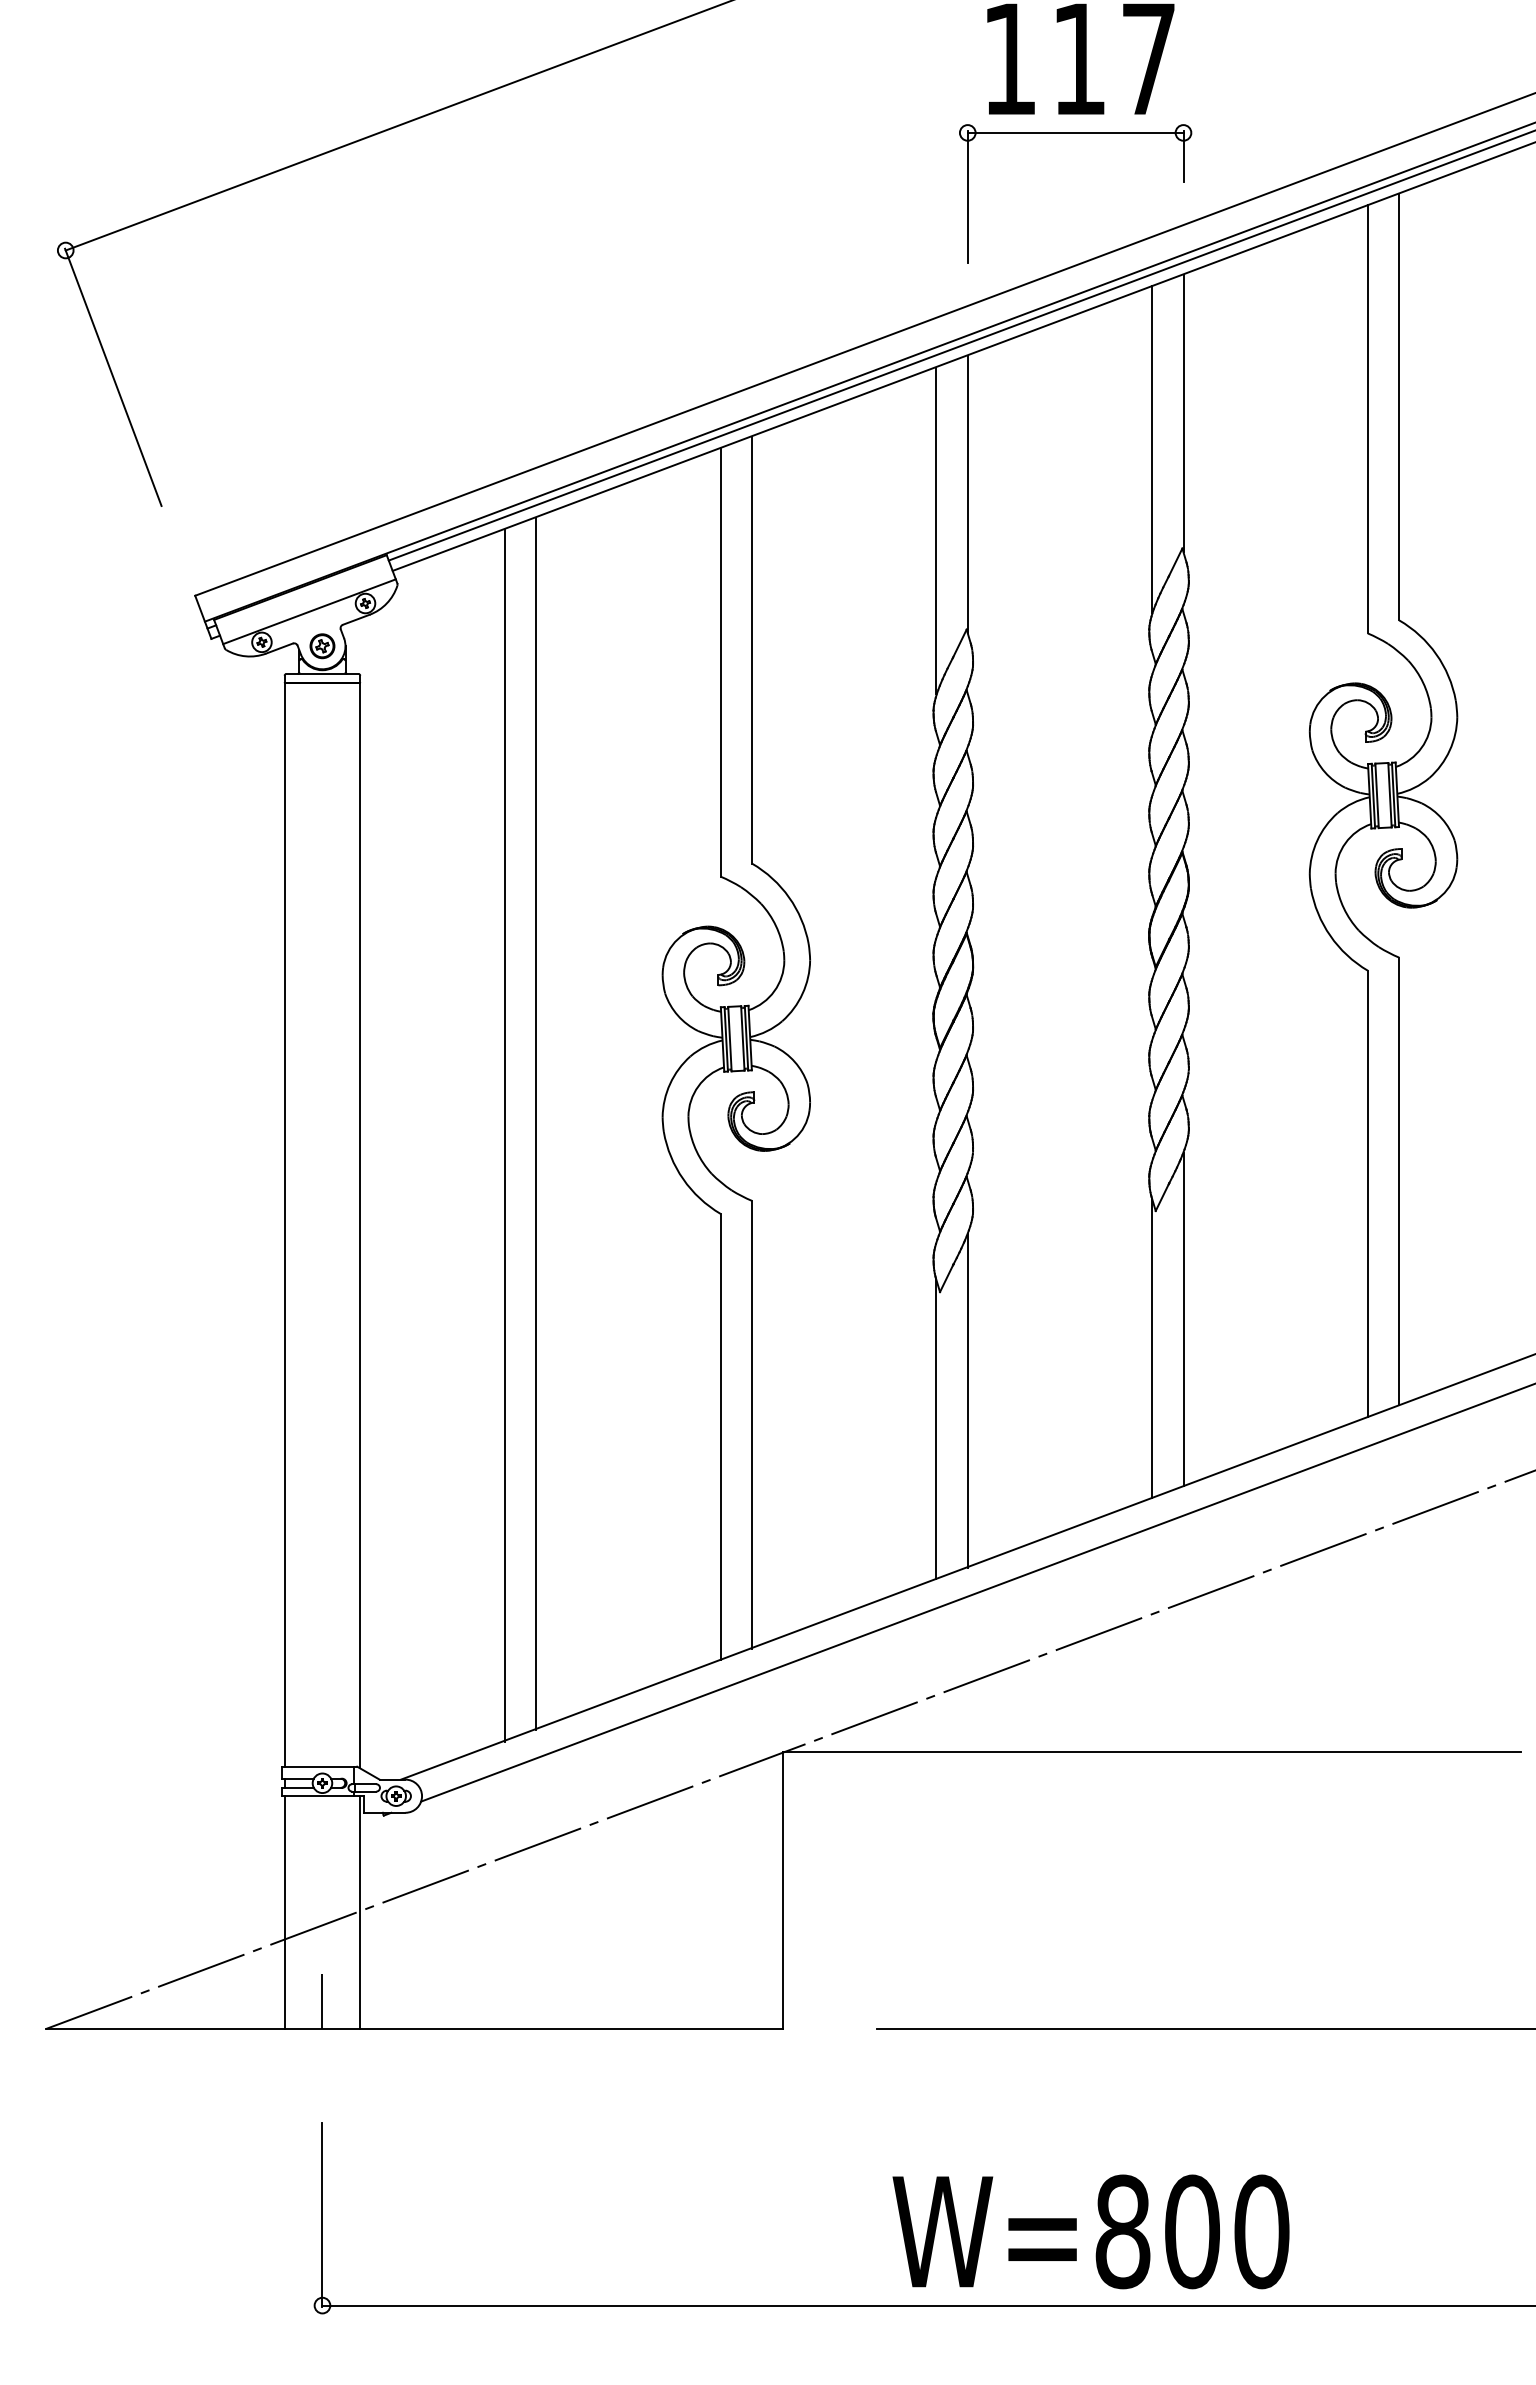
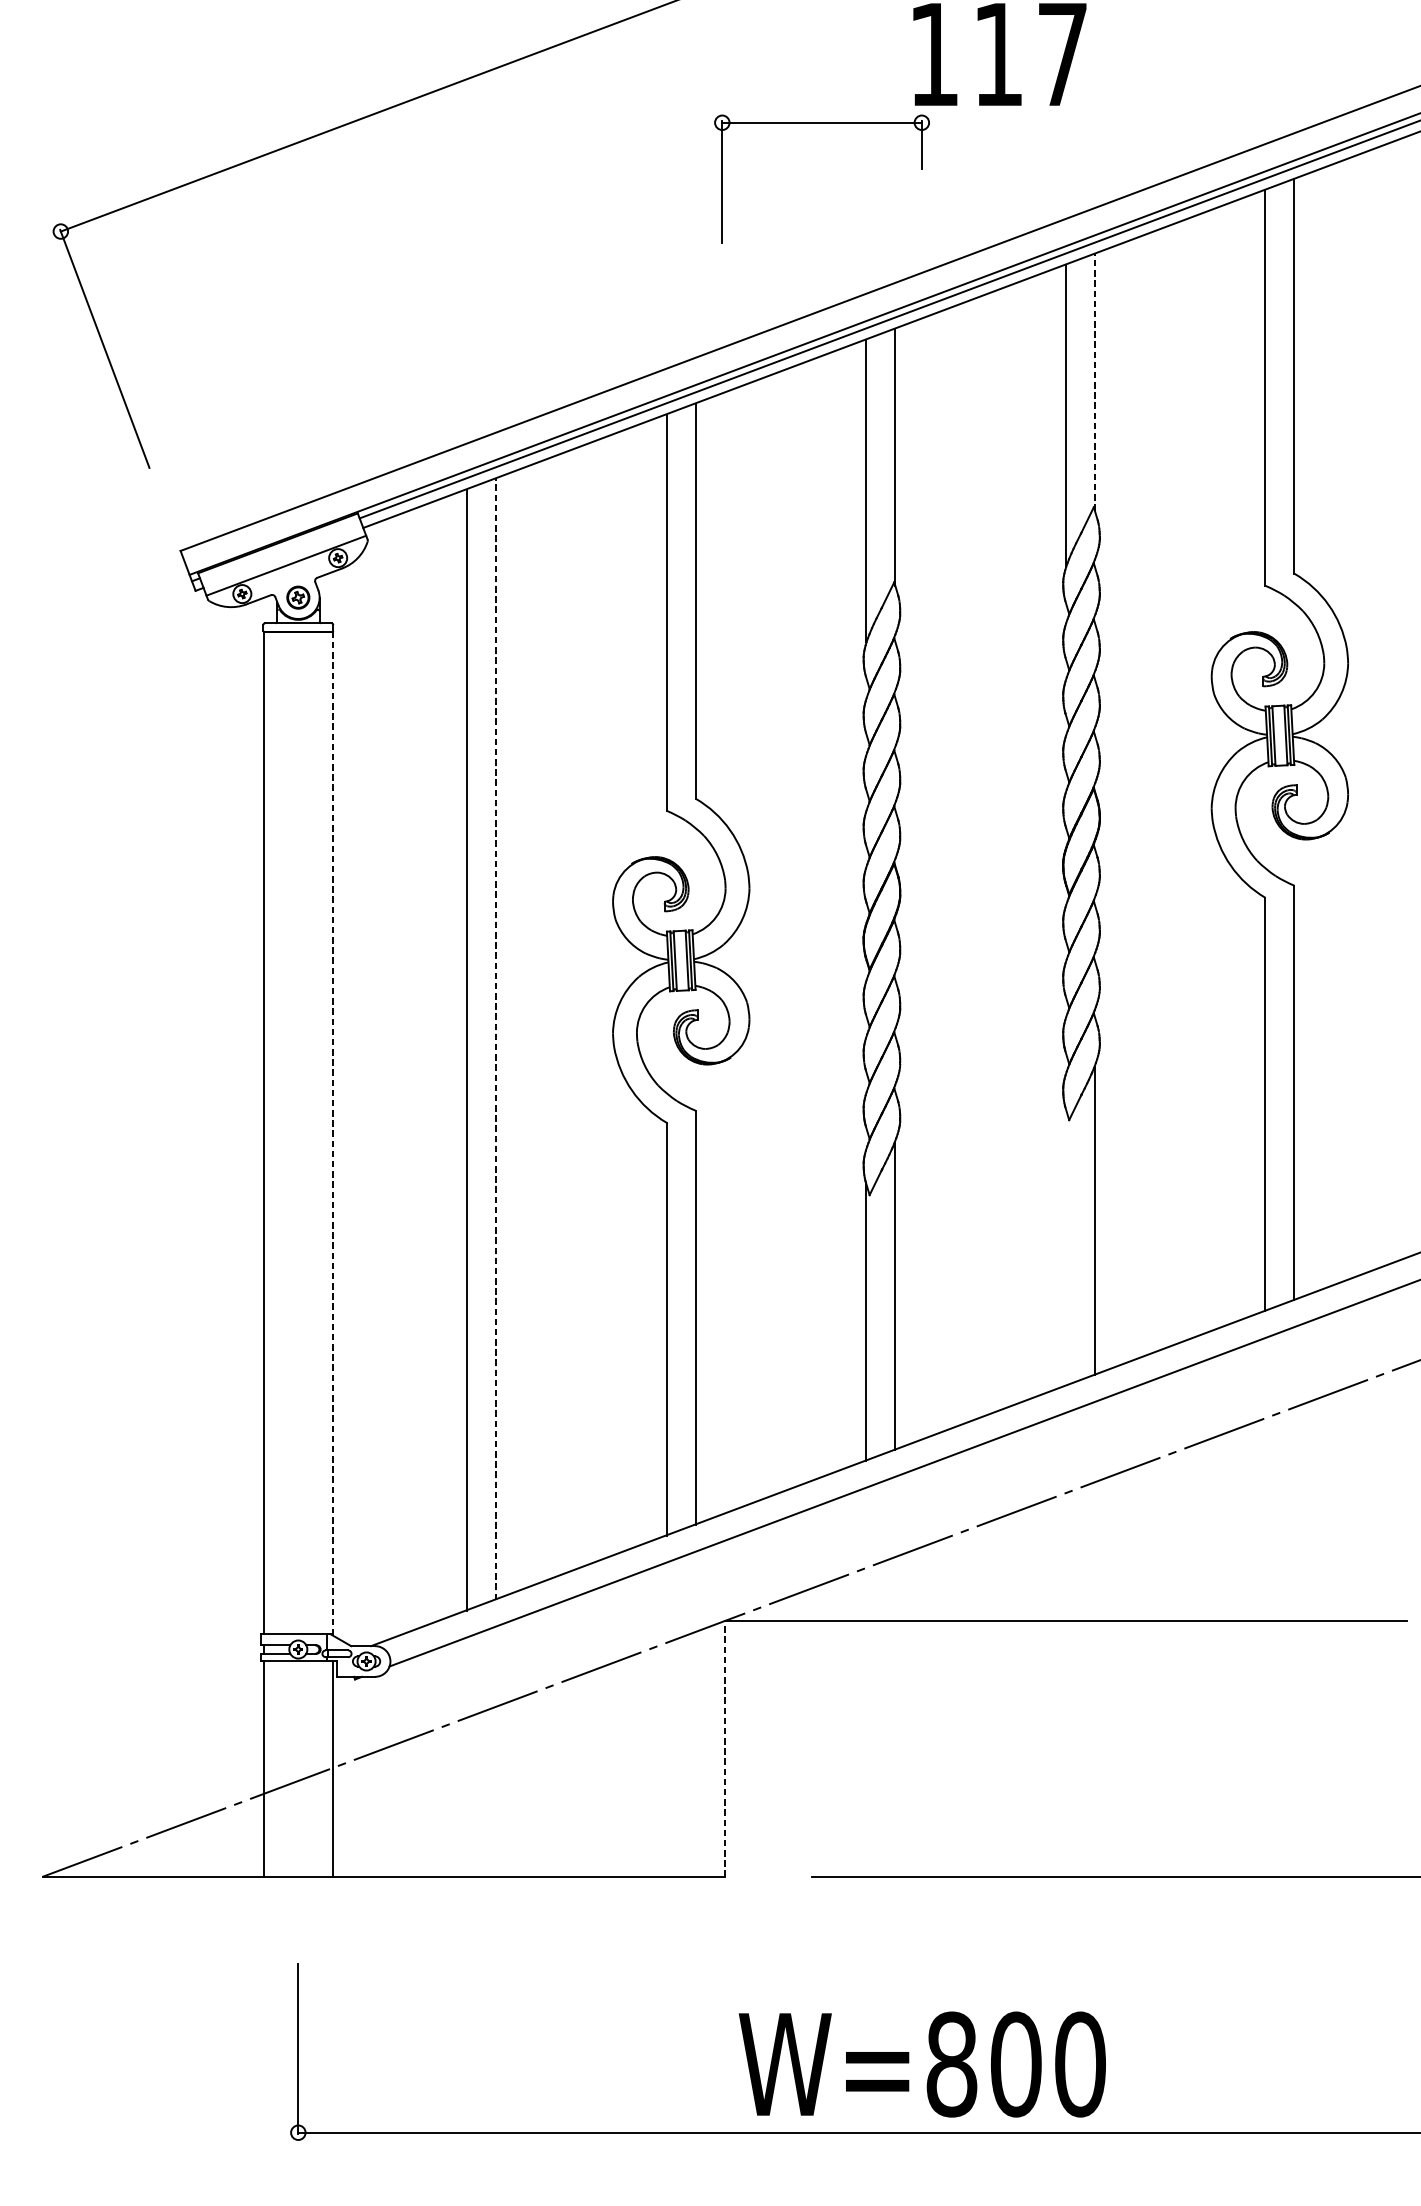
part: (1075, 133) -> (821, 123), moved
line: (1183, 413) -> (1094, 382), solid -> dashed
line: (536, 1123) -> (496, 1039), solid -> dashed
line: (359, 1225) -> (332, 1133), solid -> dashed
line: (1152, 1348) -> (1066, 1247), removed
line: (783, 1890) -> (724, 1748), solid -> dashed
line: (322, 2001) -> (298, 1851), removed
text: (1090, 2231) -> (921, 2064), moved

